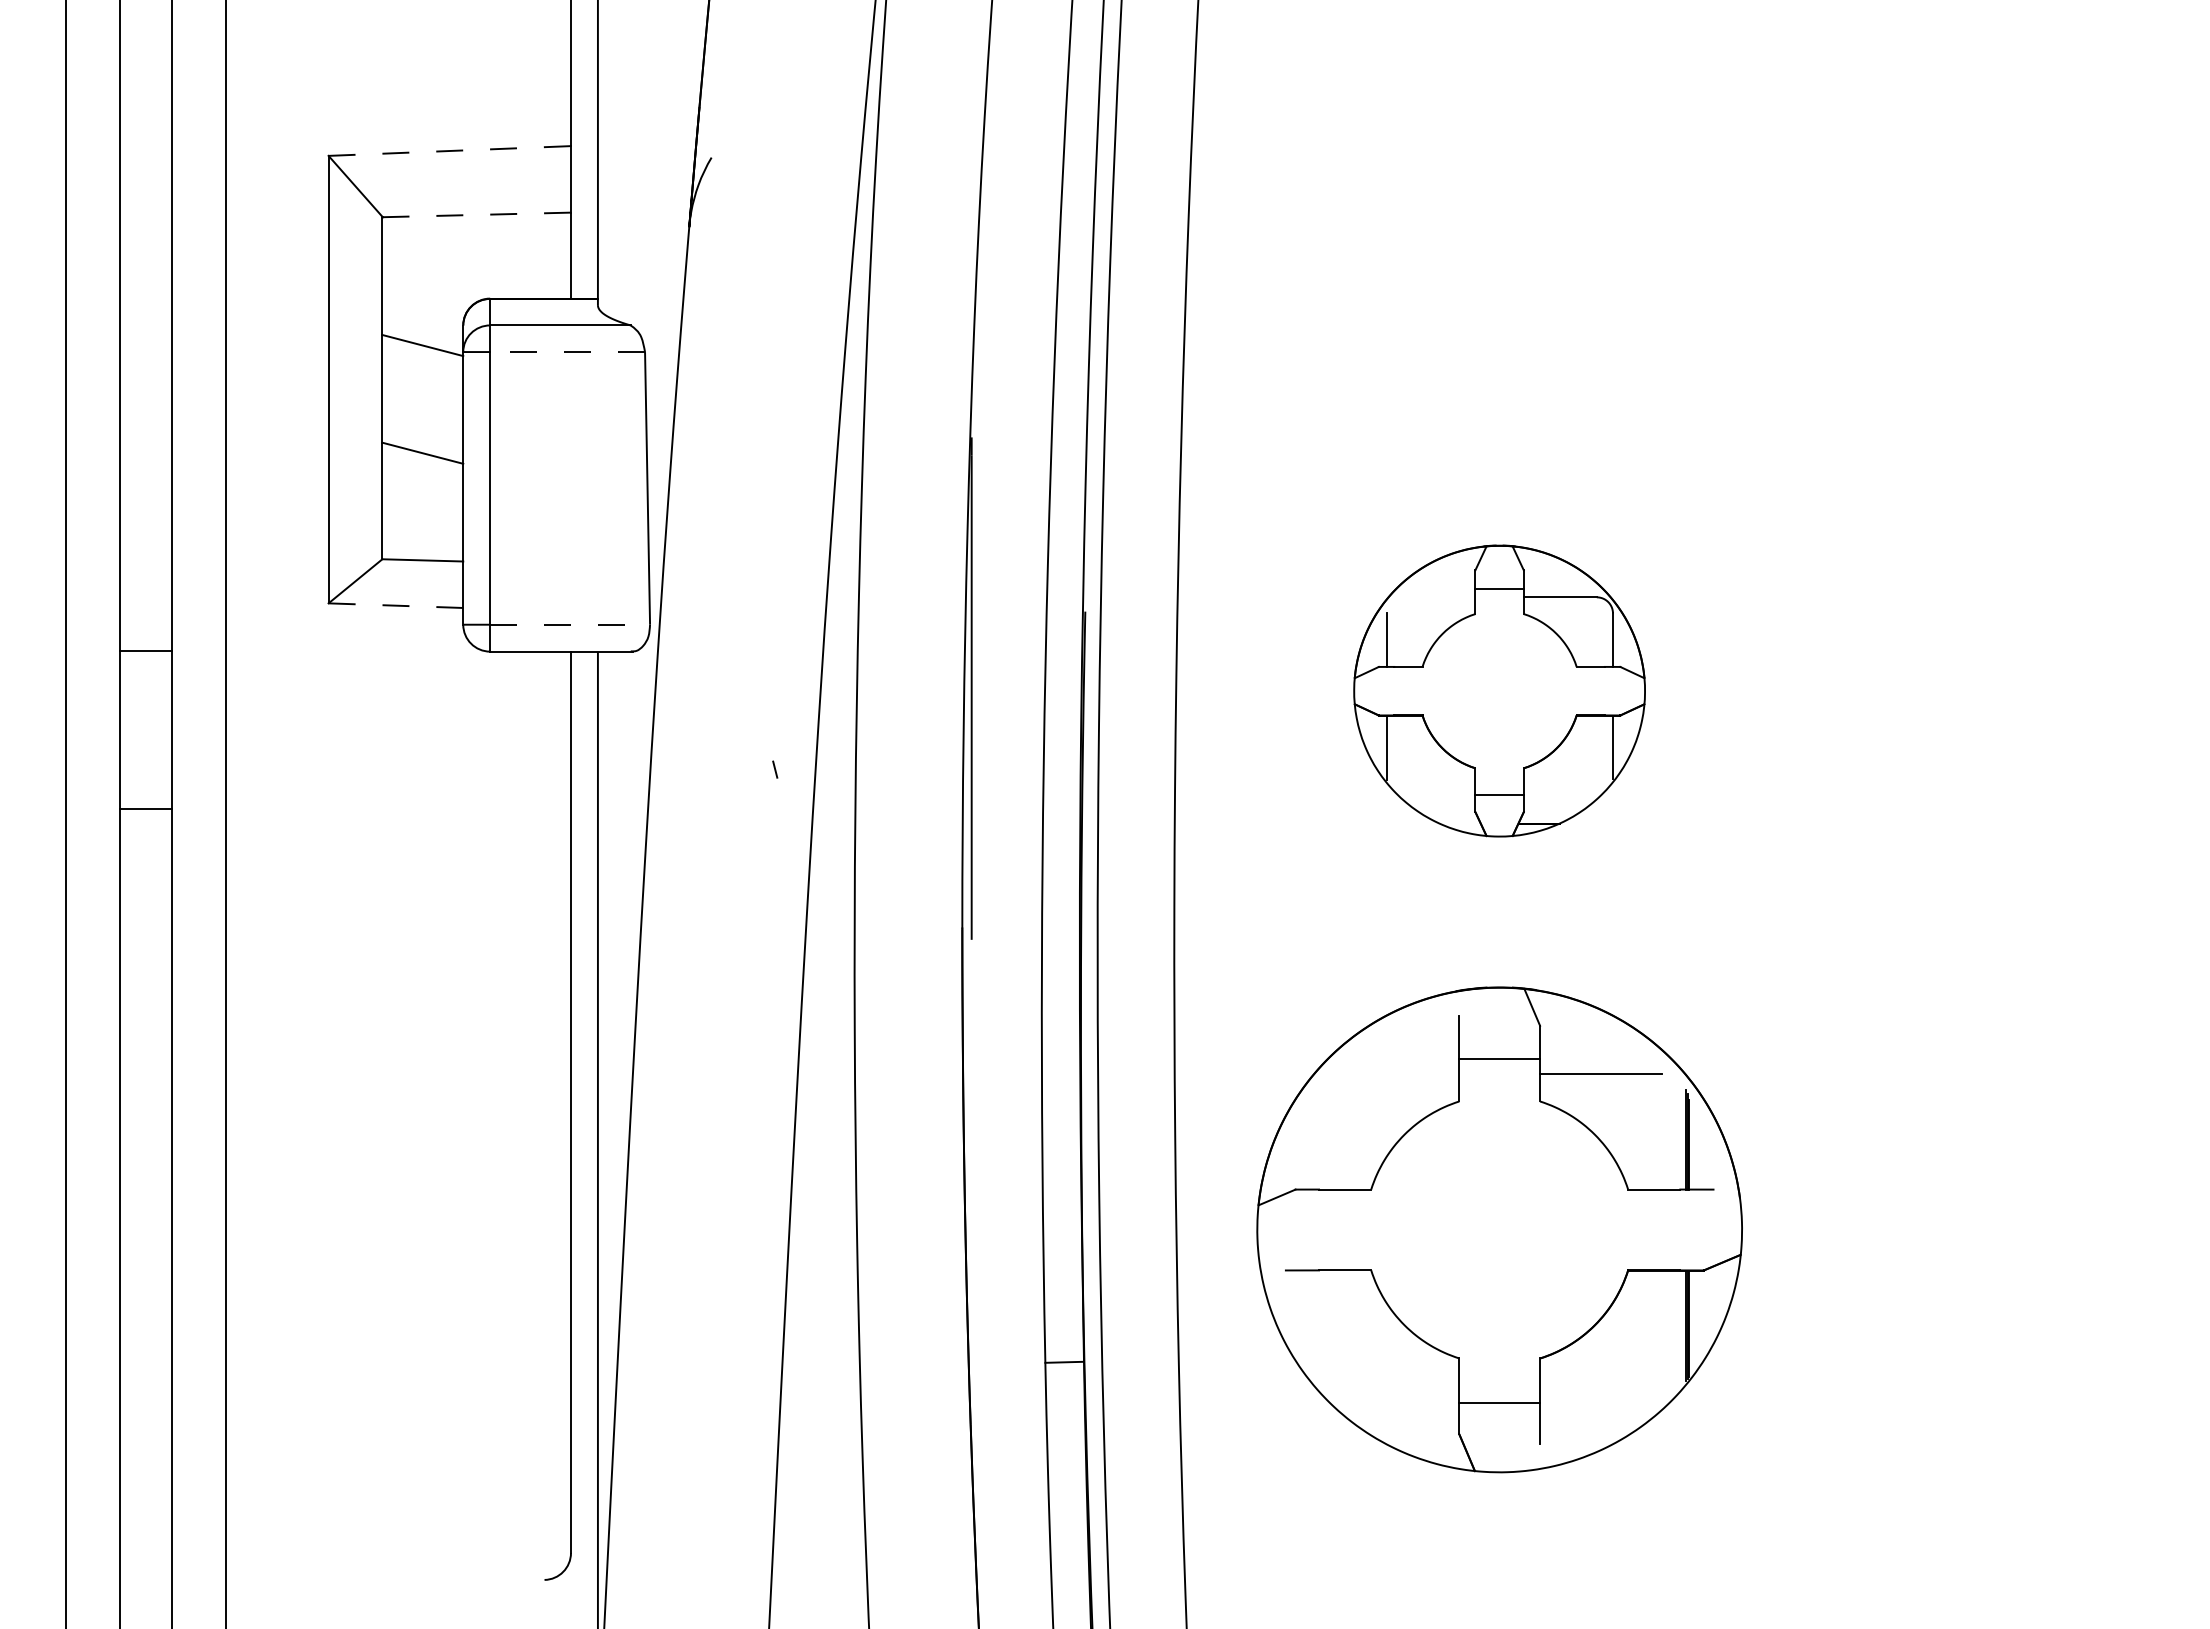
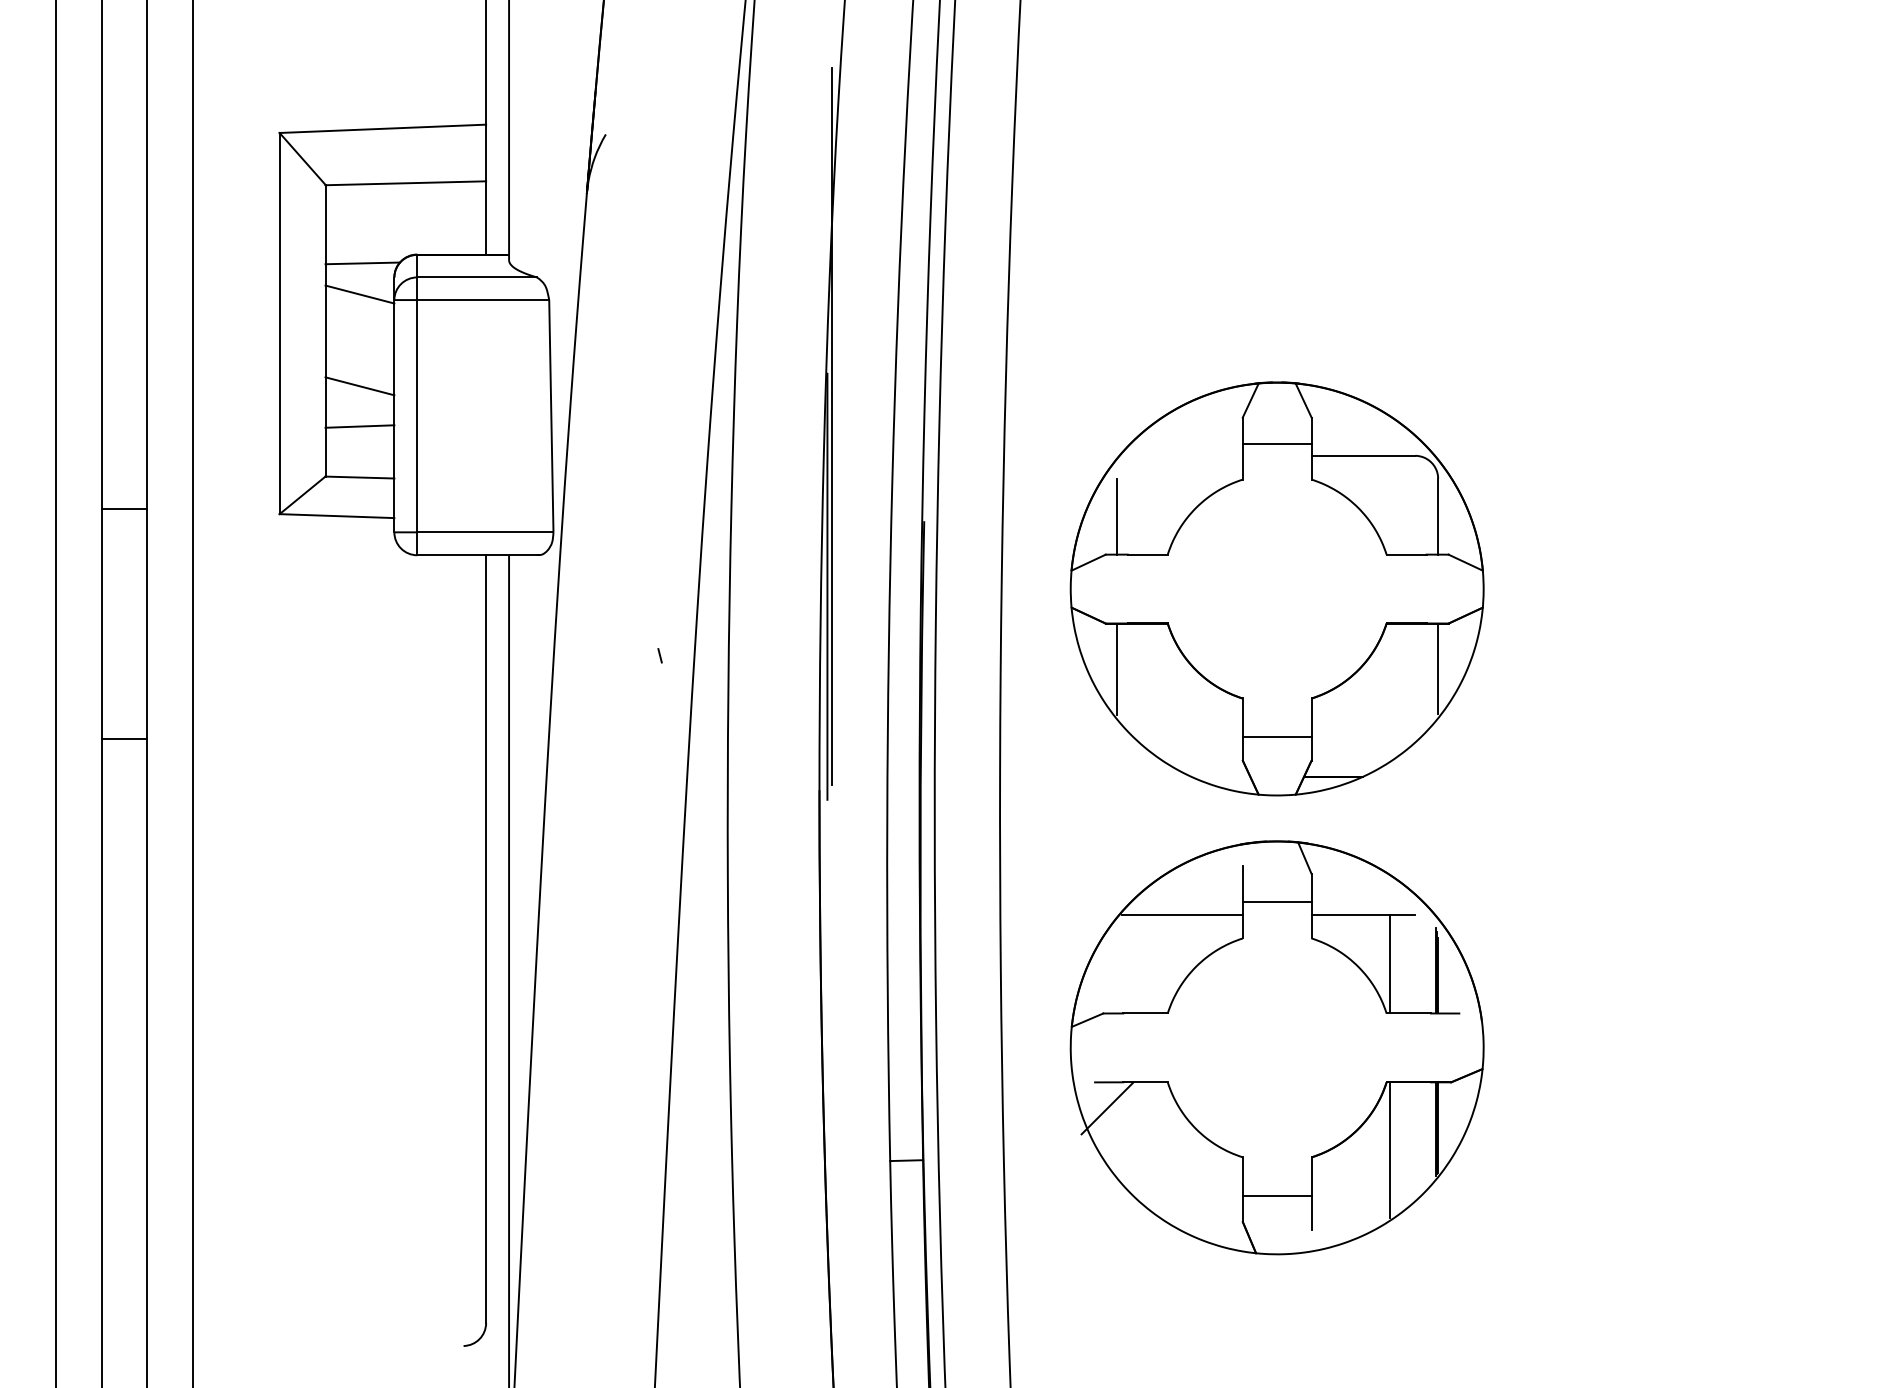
line: (450, 150) -> (383, 128), dashed -> solid
line: (476, 214) -> (405, 182), dashed -> solid
line: (425, 308) -> (362, 262), added
line: (567, 352) -> (483, 300), dashed -> solid
line: (422, 500) -> (359, 426), added
line: (976, 500) -> (831, 426), added
line: (395, 605) -> (336, 515), dashed -> solid
line: (570, 624) -> (485, 532), dashed -> solid
line: (146, 650) -> (124, 509), moved
part: (1499, 690) -> (1277, 588), size x1.67
line: (146, 809) -> (124, 739), moved
line: (1388, 1073) -> (1182, 914), added
line: (1632, 1131) -> (1390, 964), added
line: (1300, 1300) -> (1107, 1107), added
line: (1632, 1349) -> (1390, 1149), added

